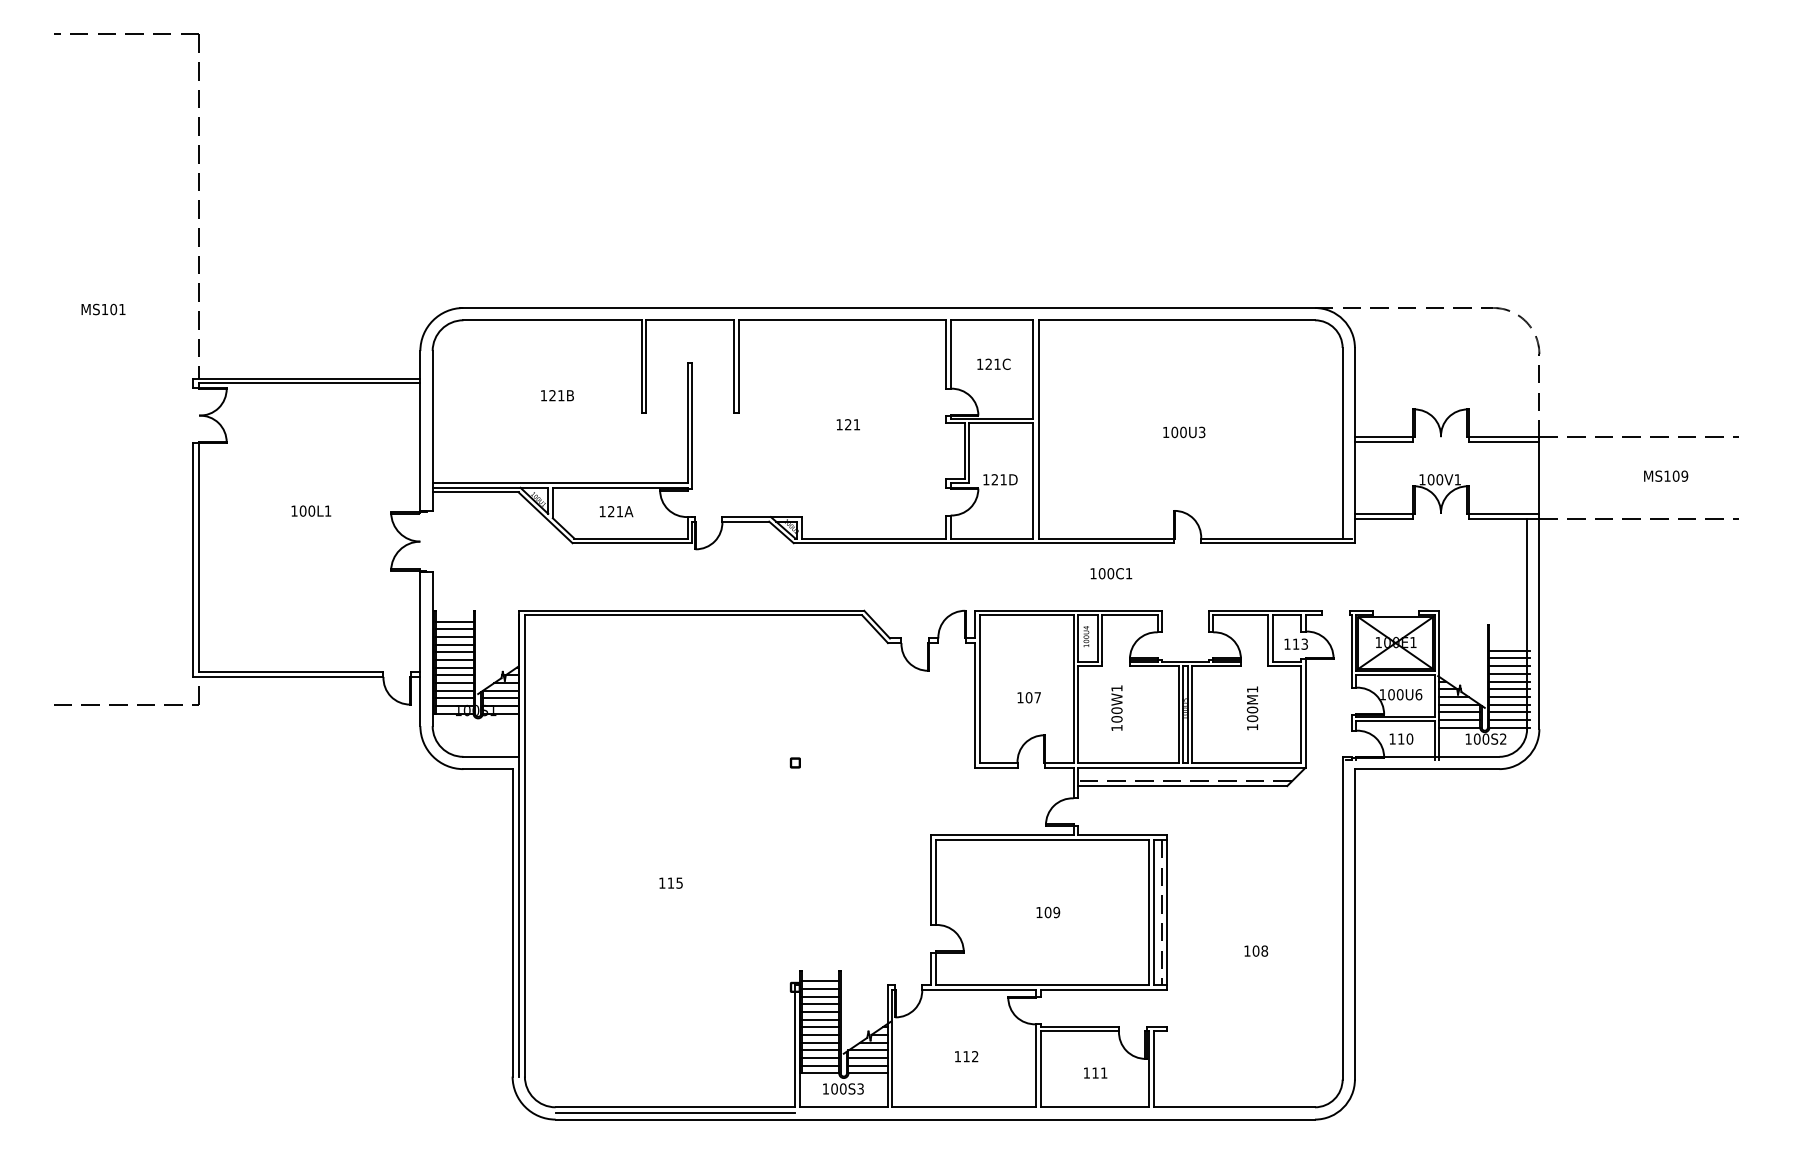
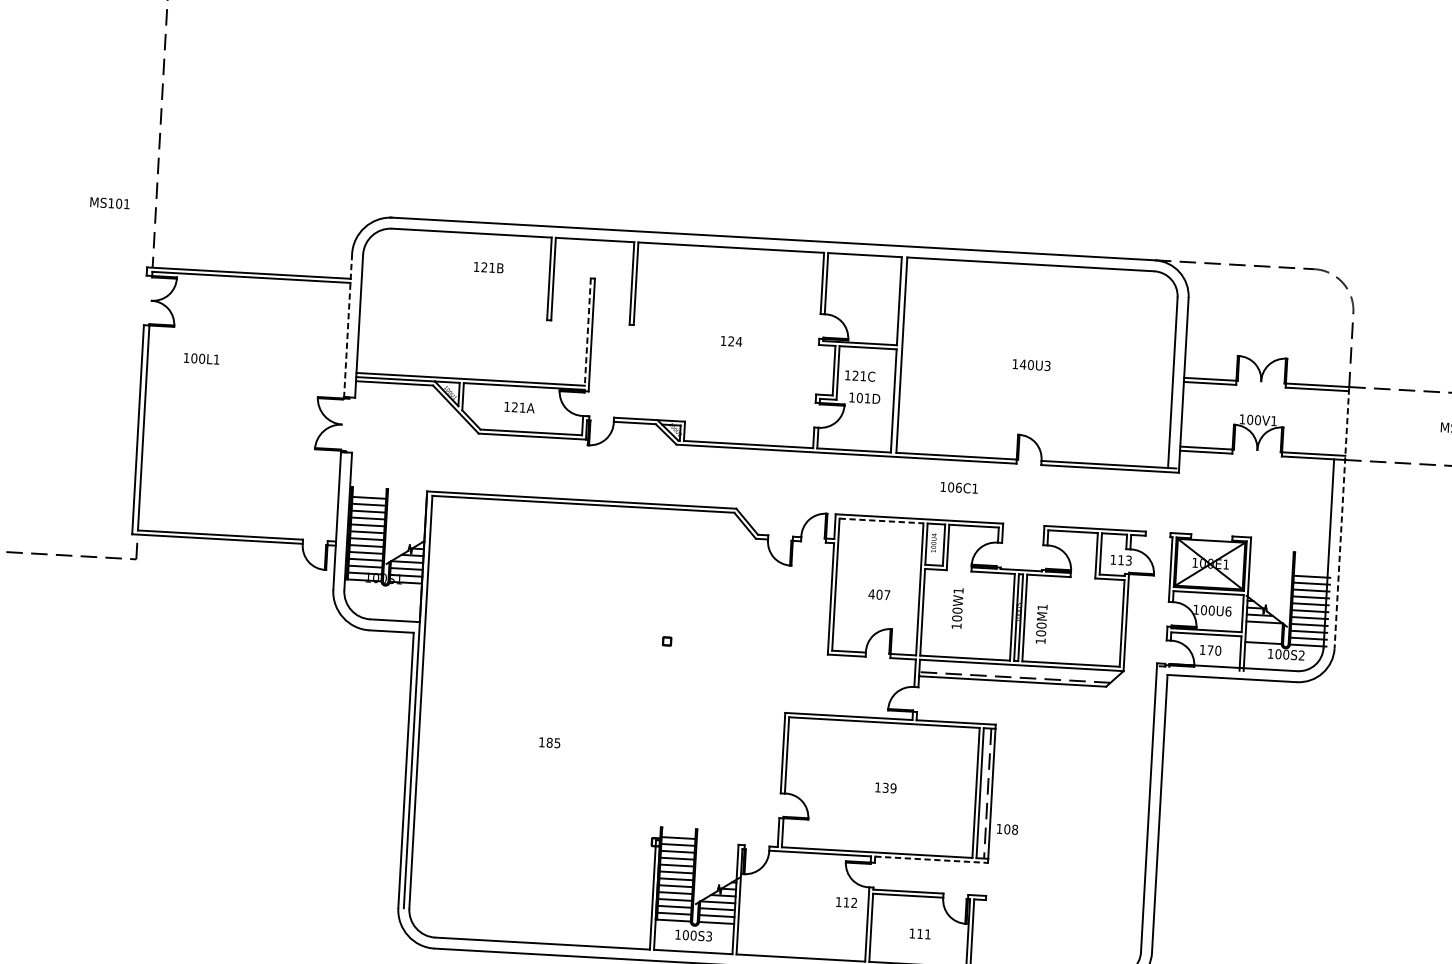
text: (103, 309) -> (110, 203), moved
text: (993, 363) -> (859, 375), moved
text: (557, 395) -> (488, 267), moved
line: (687, 423) -> (587, 332), solid -> dashed
text: (856, 424) -> (738, 341), 121 -> 124
line: (420, 430) -> (348, 325), solid -> dashed
text: (1174, 432) -> (1022, 364), 100U3 -> 140U3
text: (994, 479) -> (859, 397), 121D -> 101D
text: (311, 510) -> (201, 358), moved
text: (1110, 573) -> (958, 487), 100C1 -> 106C1
line: (1539, 584) -> (1341, 518), solid -> dashed
line: (1026, 615) -> (881, 521), solid -> dashed
text: (1019, 697) -> (870, 594), 107 -> 407
text: (1252, 708) -> (1041, 624), moved
line: (1459, 712) -> (1263, 629), removed
line: (1459, 719) -> (1263, 635), removed
text: (1401, 738) -> (1210, 649), 110 -> 170
text: (670, 882) -> (549, 742), 115 -> 185
text: (1047, 912) -> (885, 787), 109 -> 139
text: (1256, 950) -> (1007, 828), moved
line: (1104, 989) -> (932, 859), solid -> dashed
text: (966, 1056) -> (846, 902), moved
line: (675, 1113) -> (542, 949), removed

